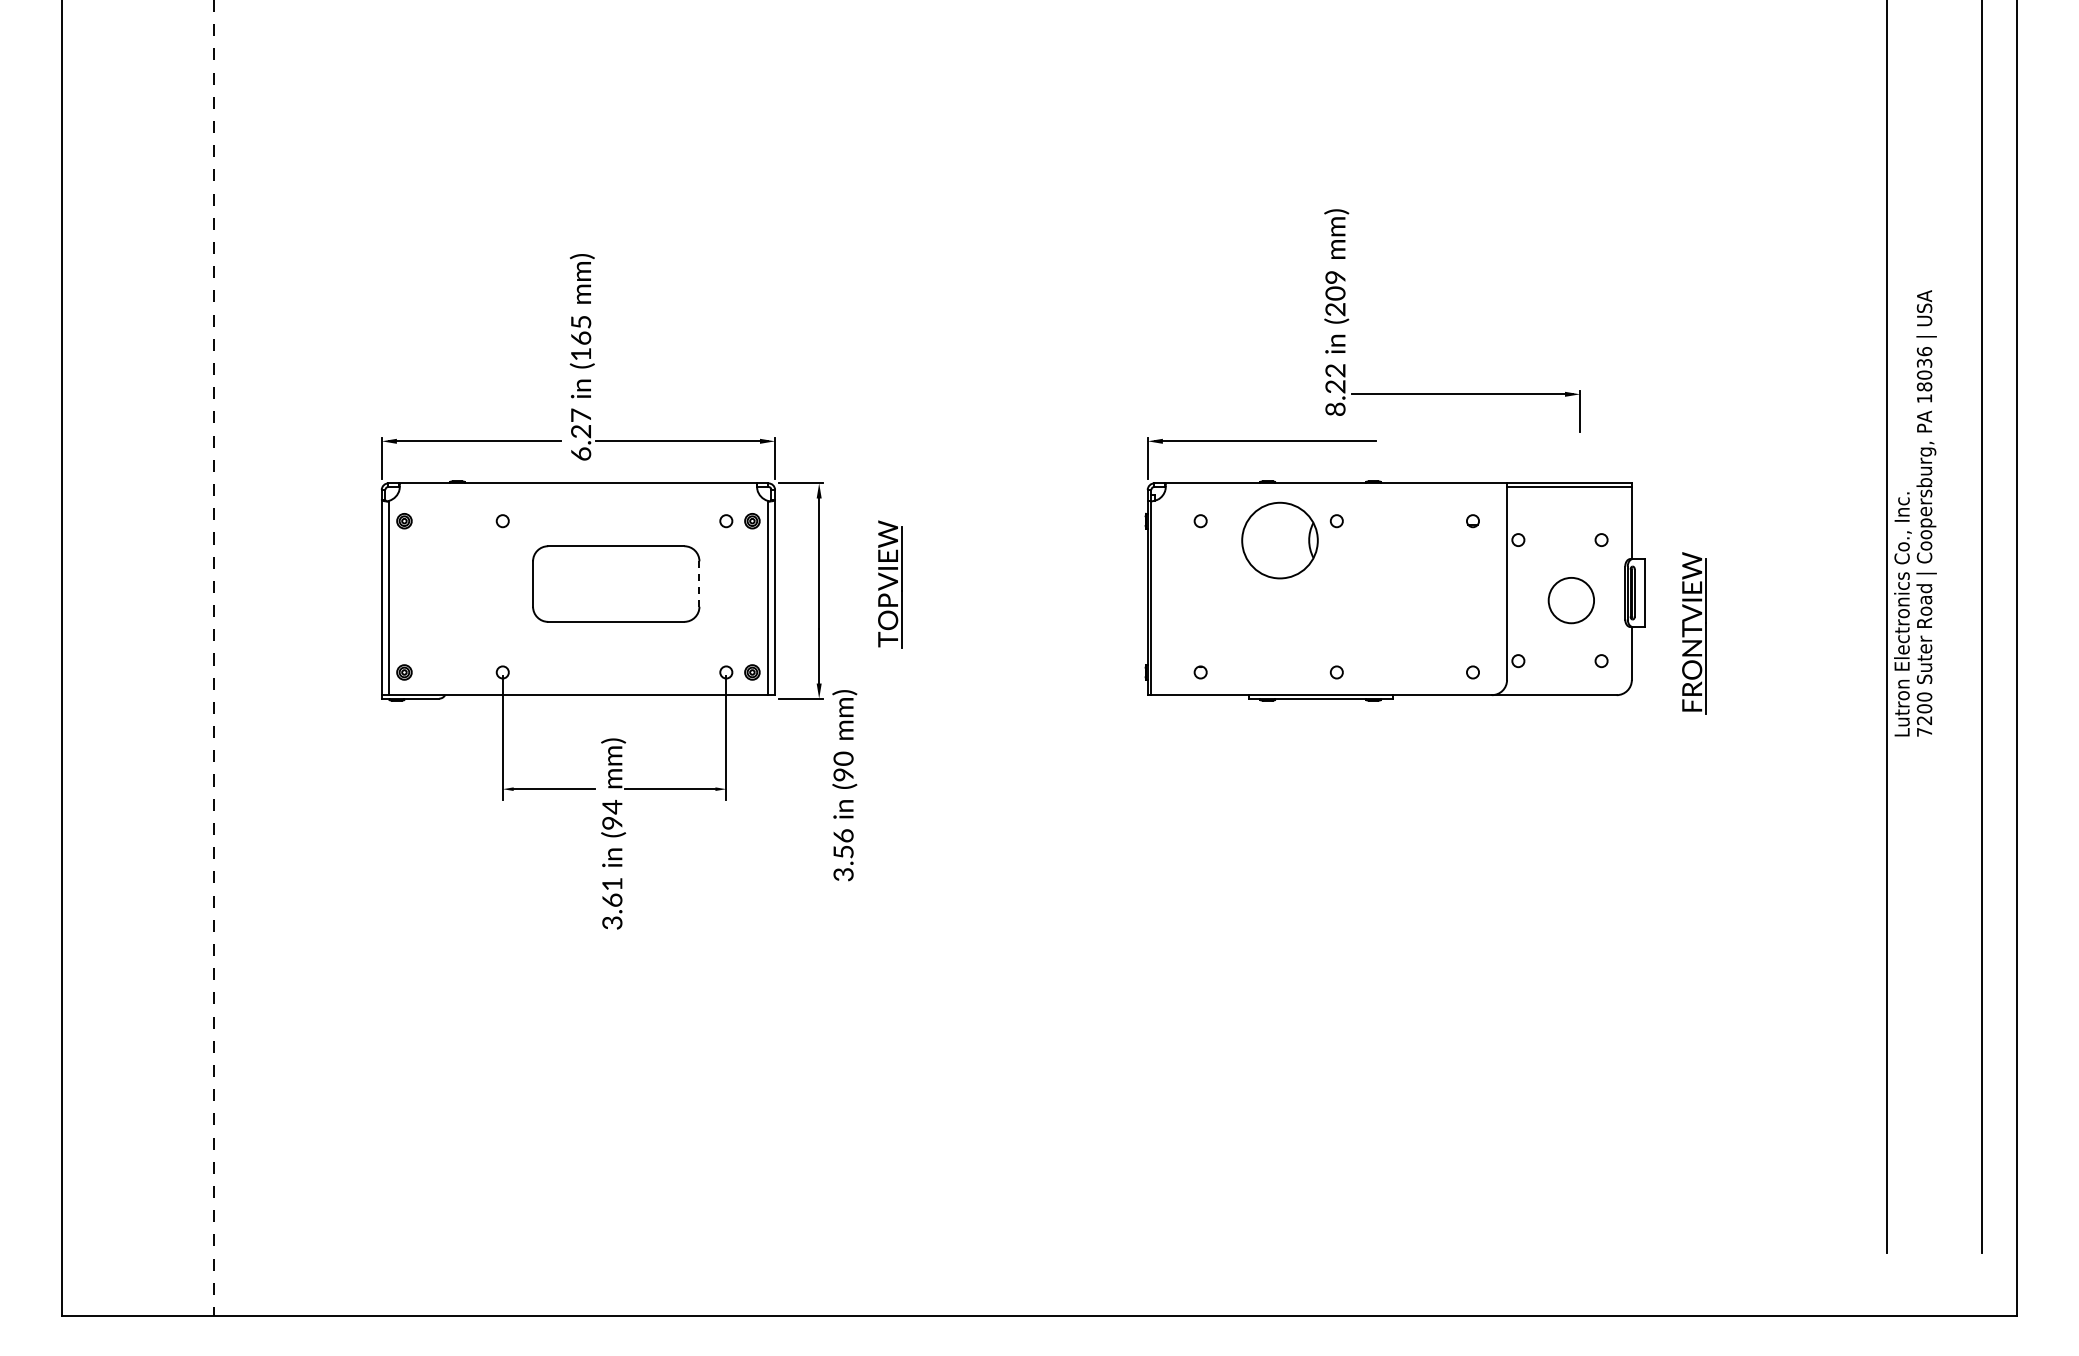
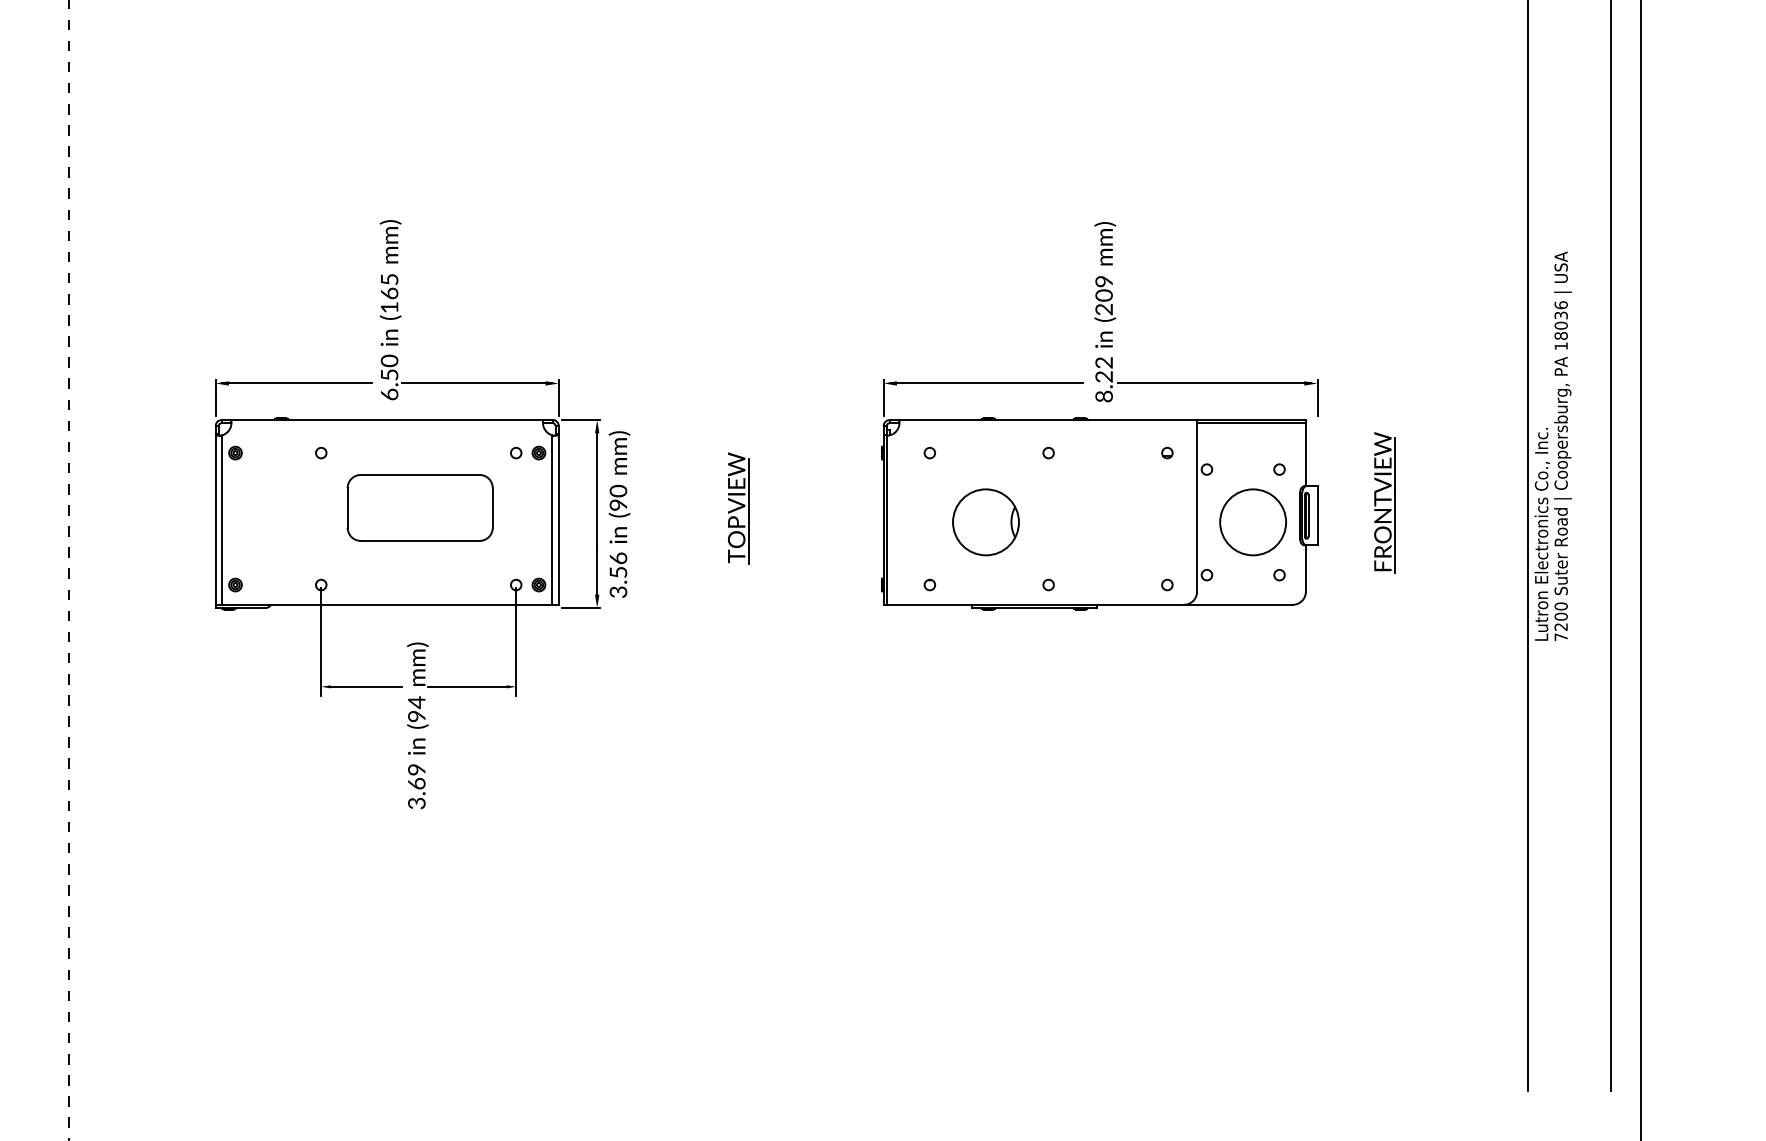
part: (1452, 393) -> (1206, 382), moved
text: (581, 423) -> (389, 367), 6.27 -> 6.50
part: (1279, 540) -> (985, 522), moved
line: (699, 584) -> (492, 508), dashed -> solid
part: (890, 584) -> (738, 508), moved
circle: (1571, 600) -> (1253, 522), size x1.67
part: (1694, 633) -> (1384, 503), moved
text: (844, 785) -> (619, 514), moved
text: (612, 884) -> (416, 769), 3.61 -> 3.69

